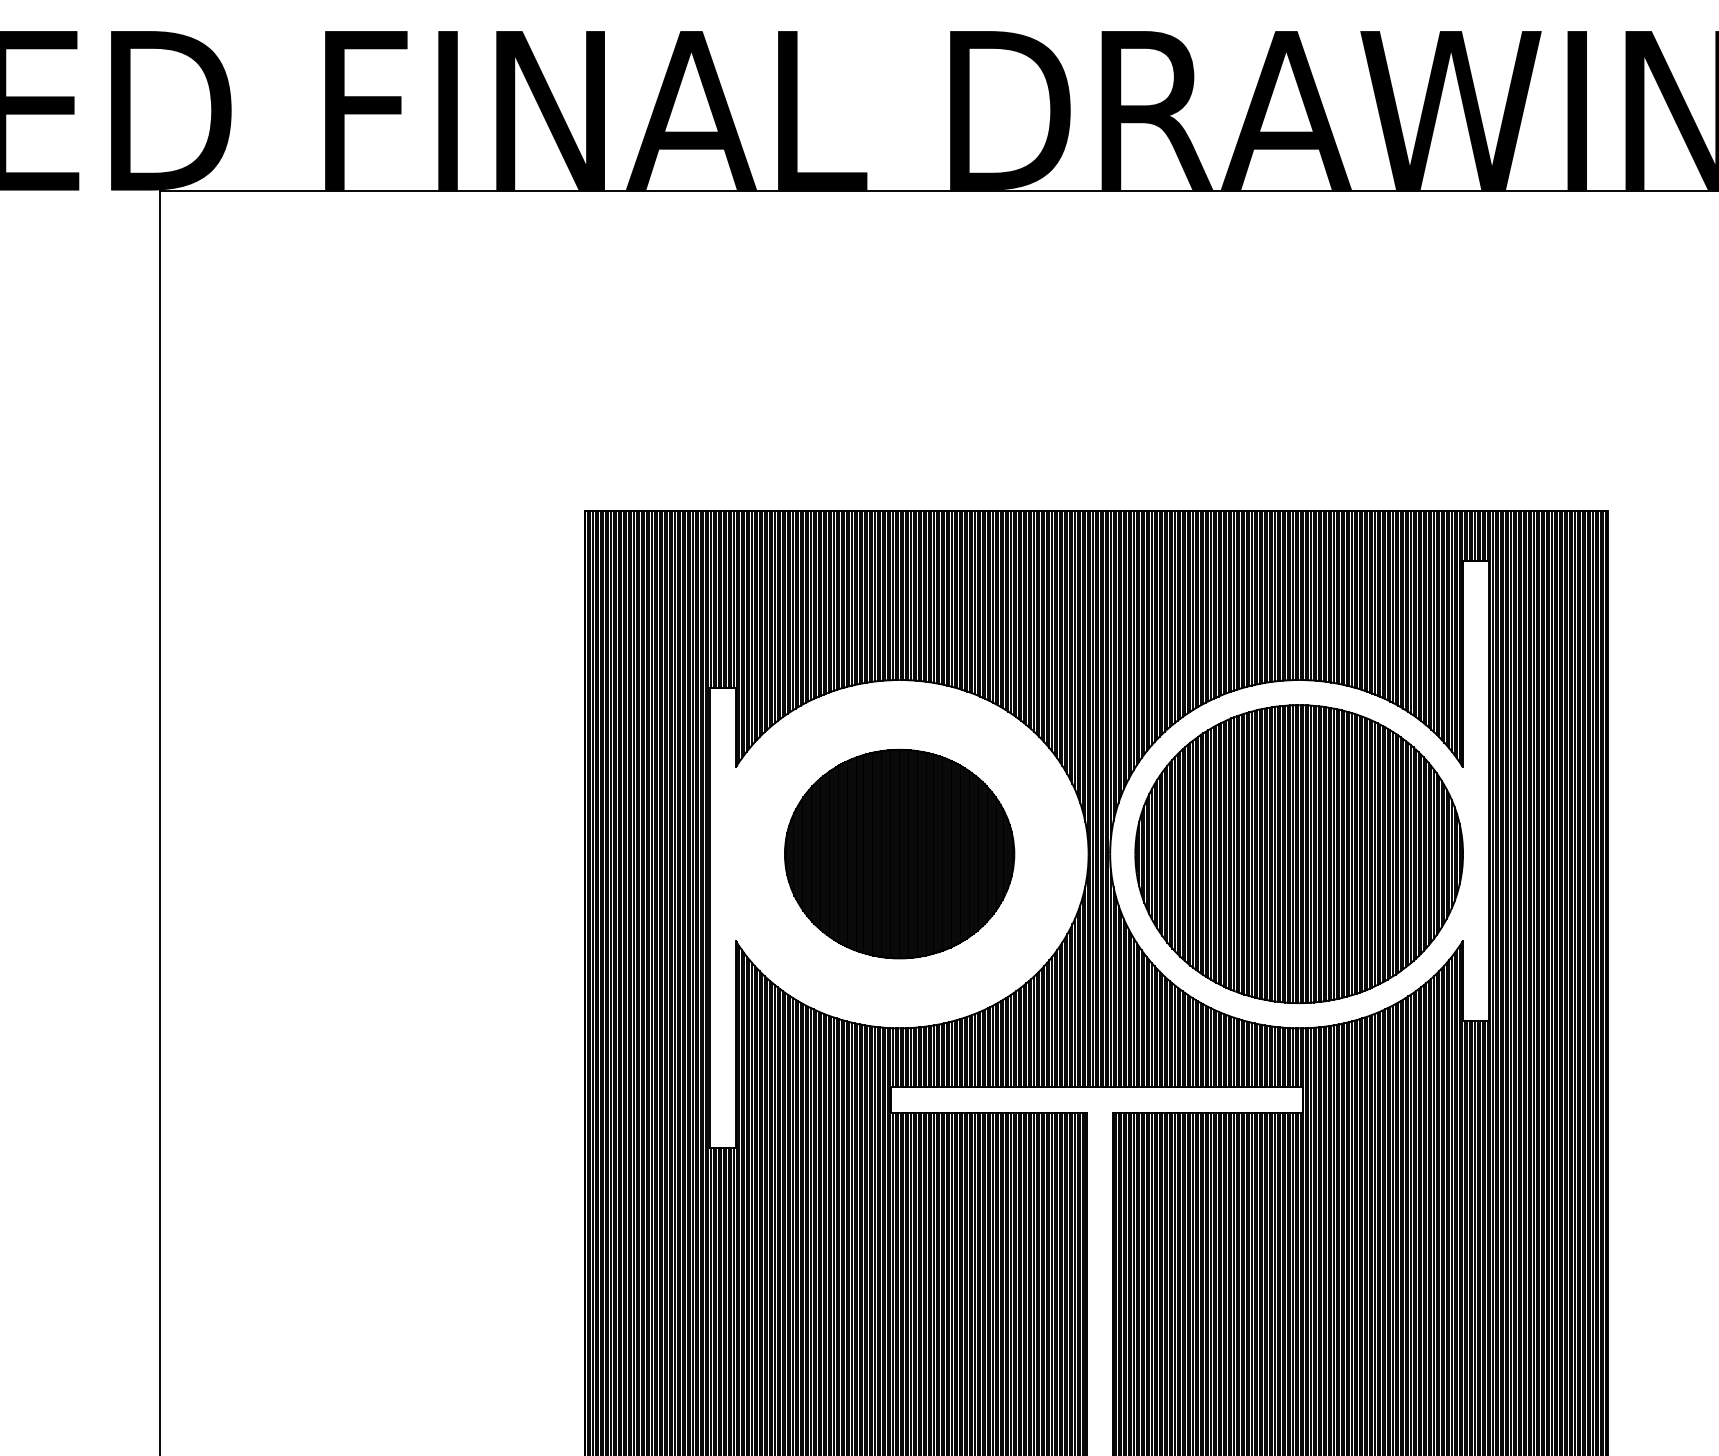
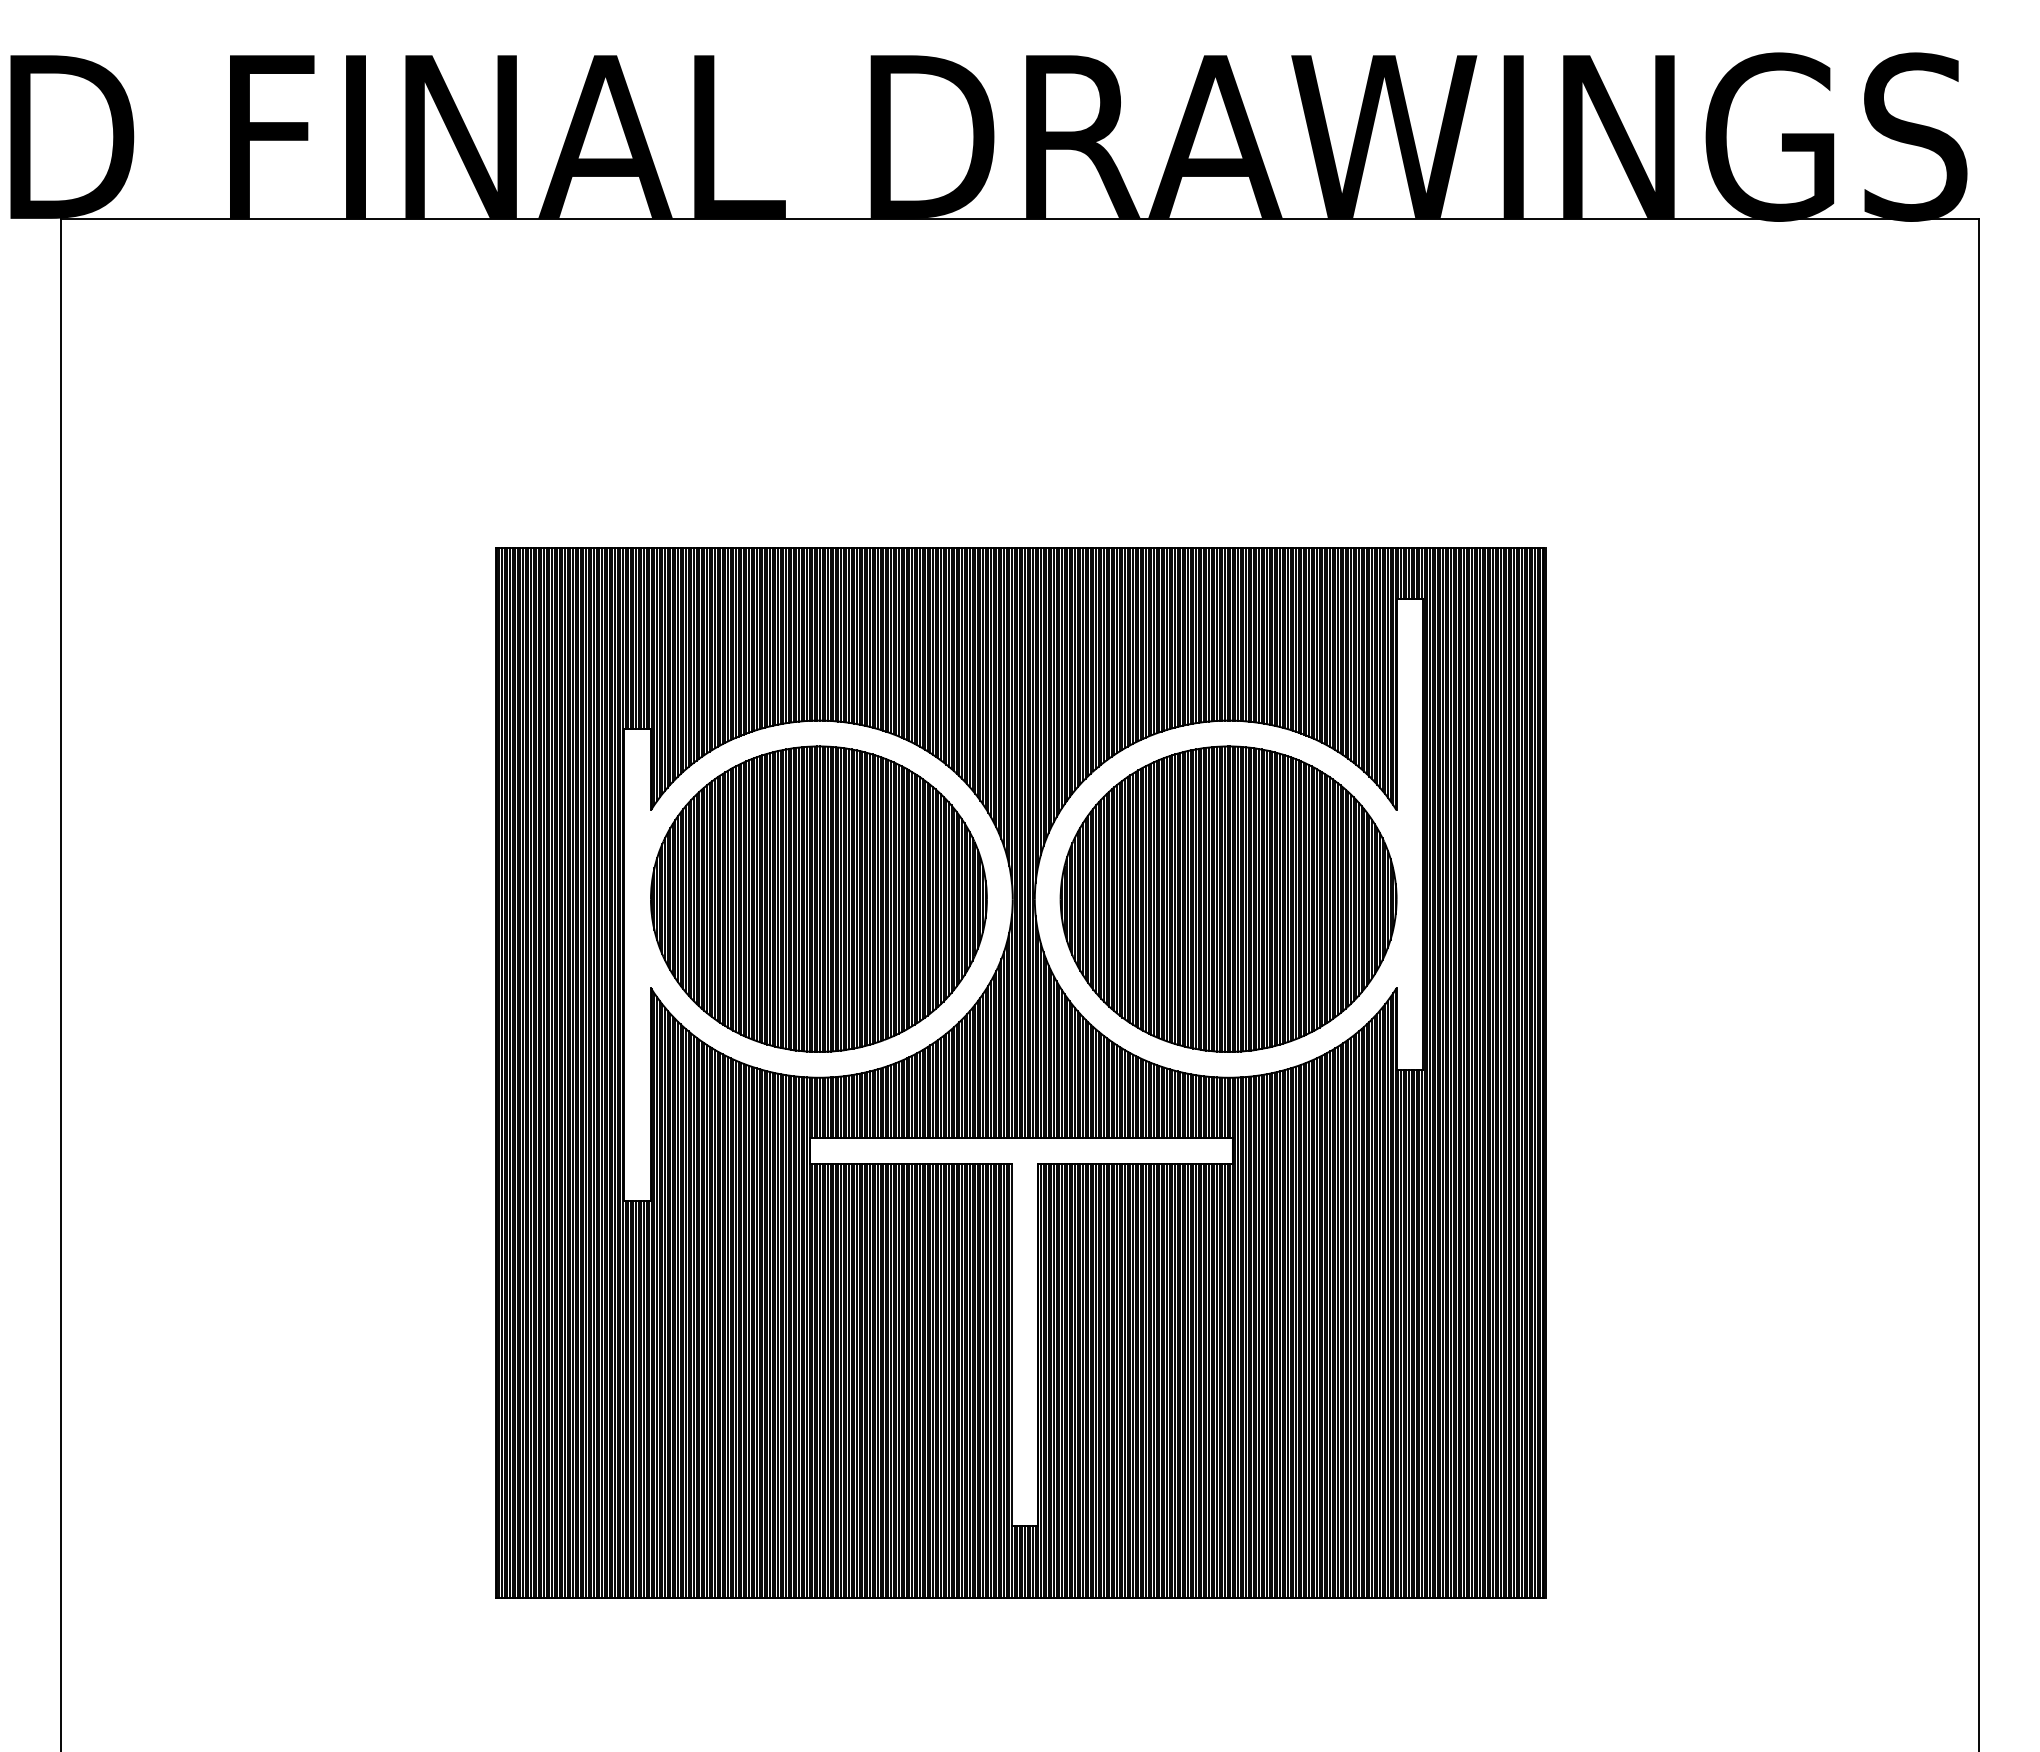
part: (899, 853) -> (818, 898), size x1.43

